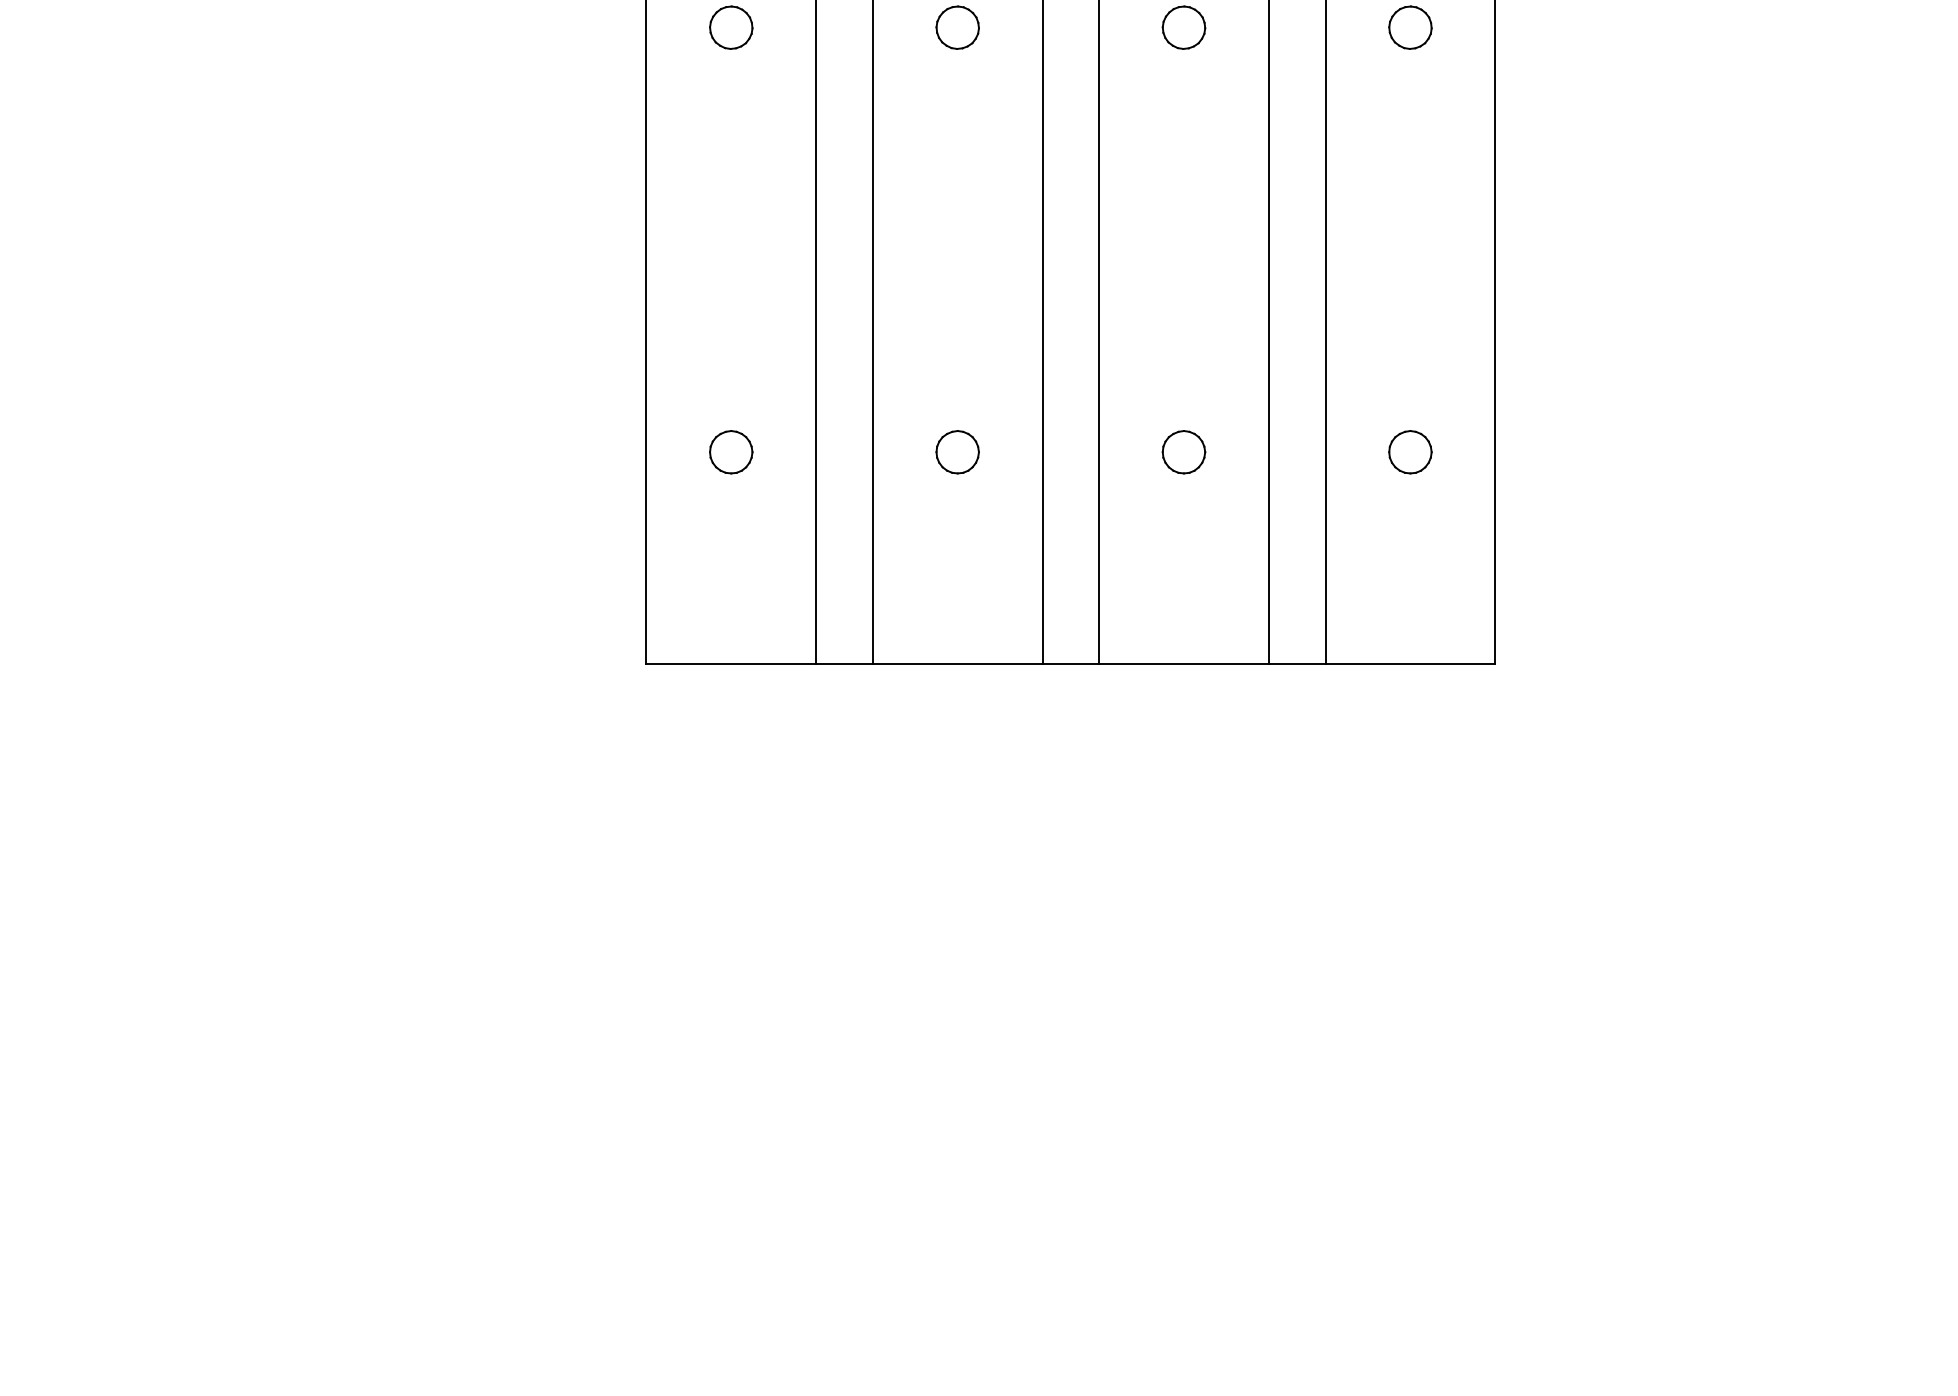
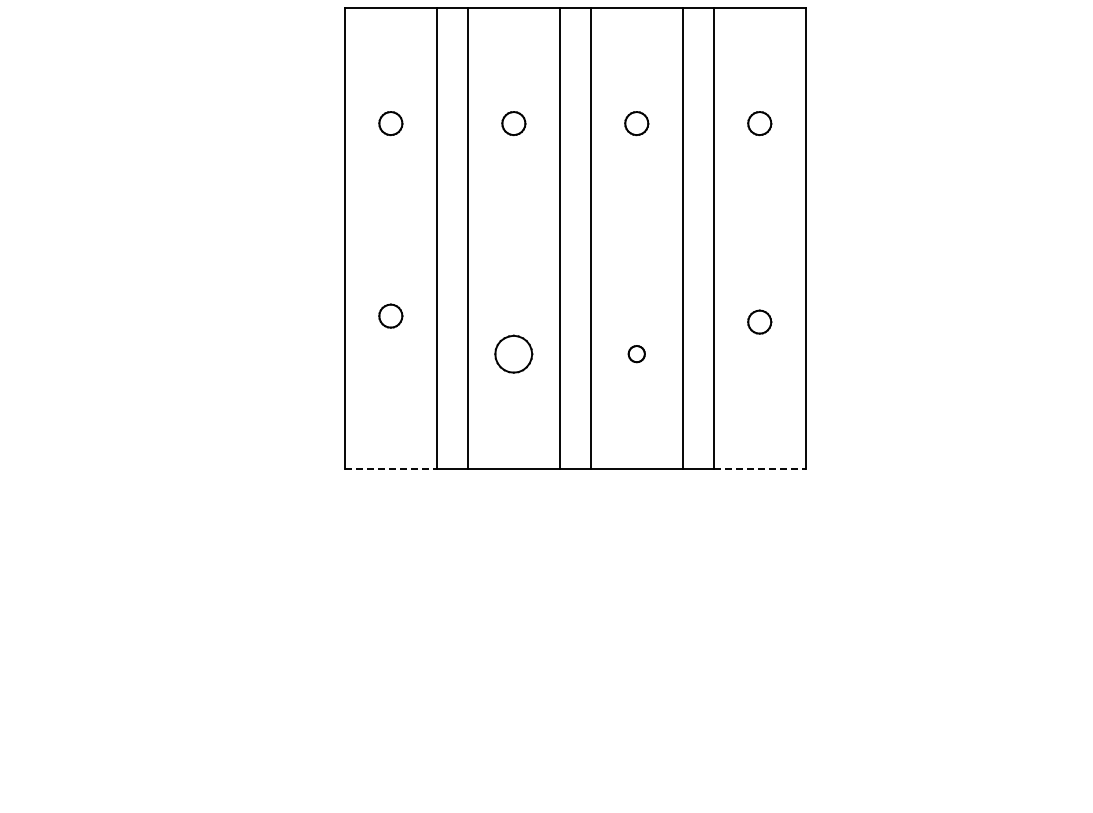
part: (730, 451) -> (390, 315), moved
part: (957, 451) -> (513, 353), size x1.6
part: (1183, 451) -> (636, 353), size x0.7
part: (1409, 451) -> (759, 321), moved
line: (732, 664) -> (391, 469), solid -> dashed
line: (1411, 664) -> (760, 469), solid -> dashed

